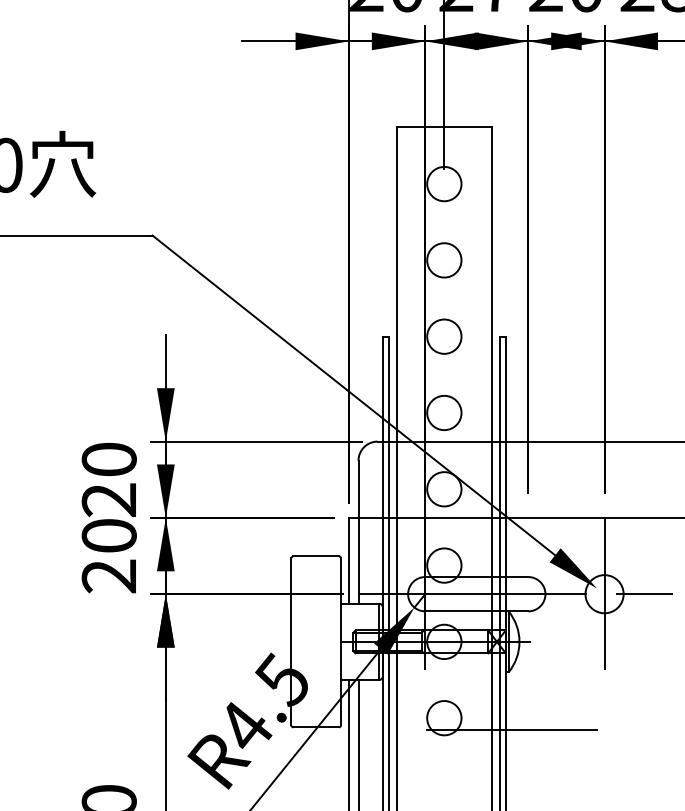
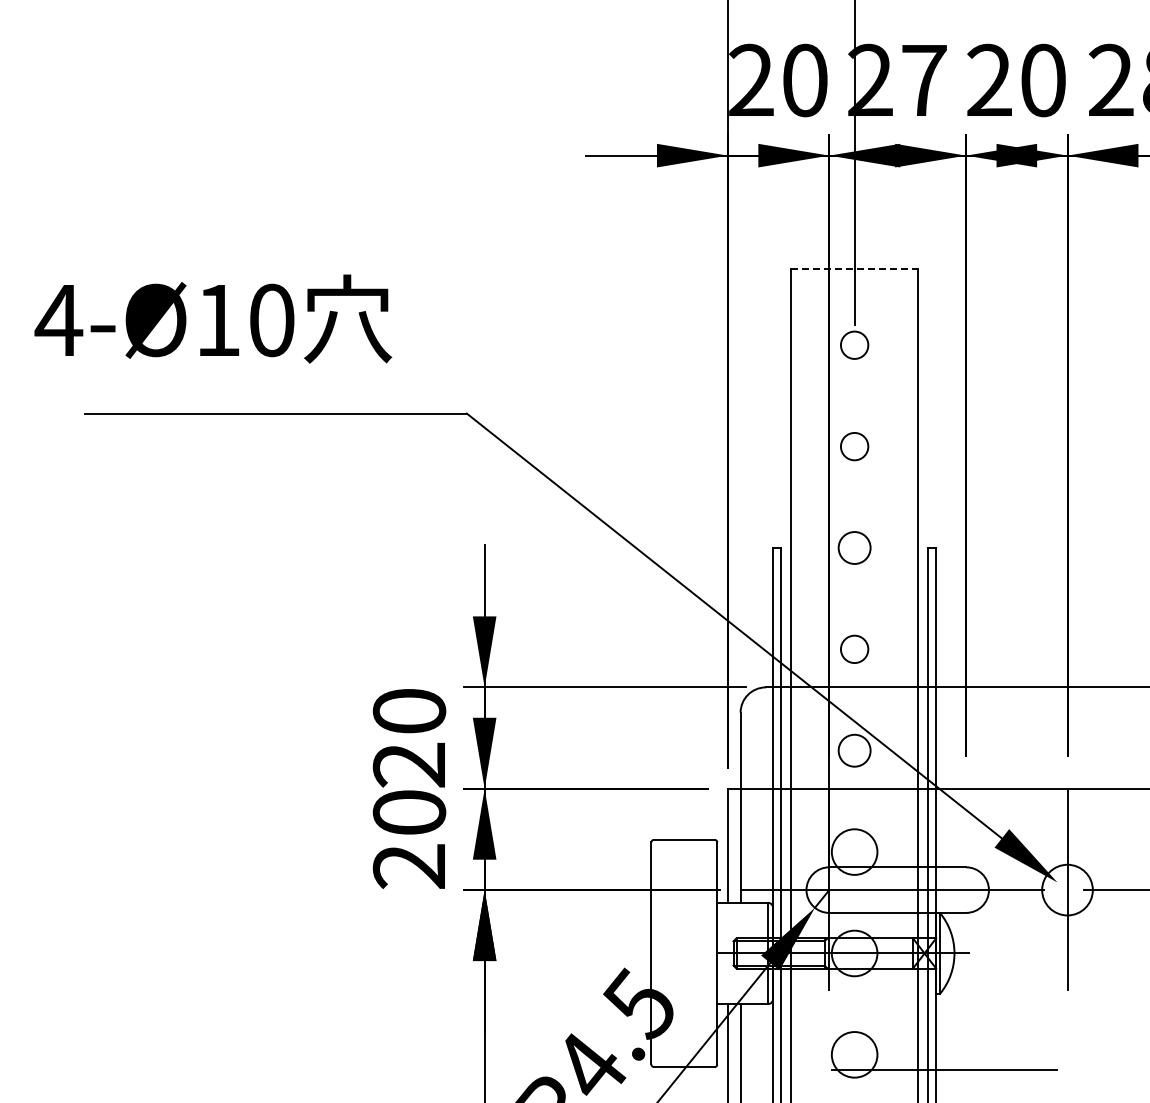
line: (444, 127) -> (855, 269), solid -> dashed
circle: (444, 184) -> (854, 345), size x0.6
circle: (444, 260) -> (854, 446), size x0.6
circle: (444, 336) -> (854, 547), size x0.7
circle: (444, 413) -> (854, 649), size x0.6
circle: (444, 489) -> (854, 750), size x0.7

